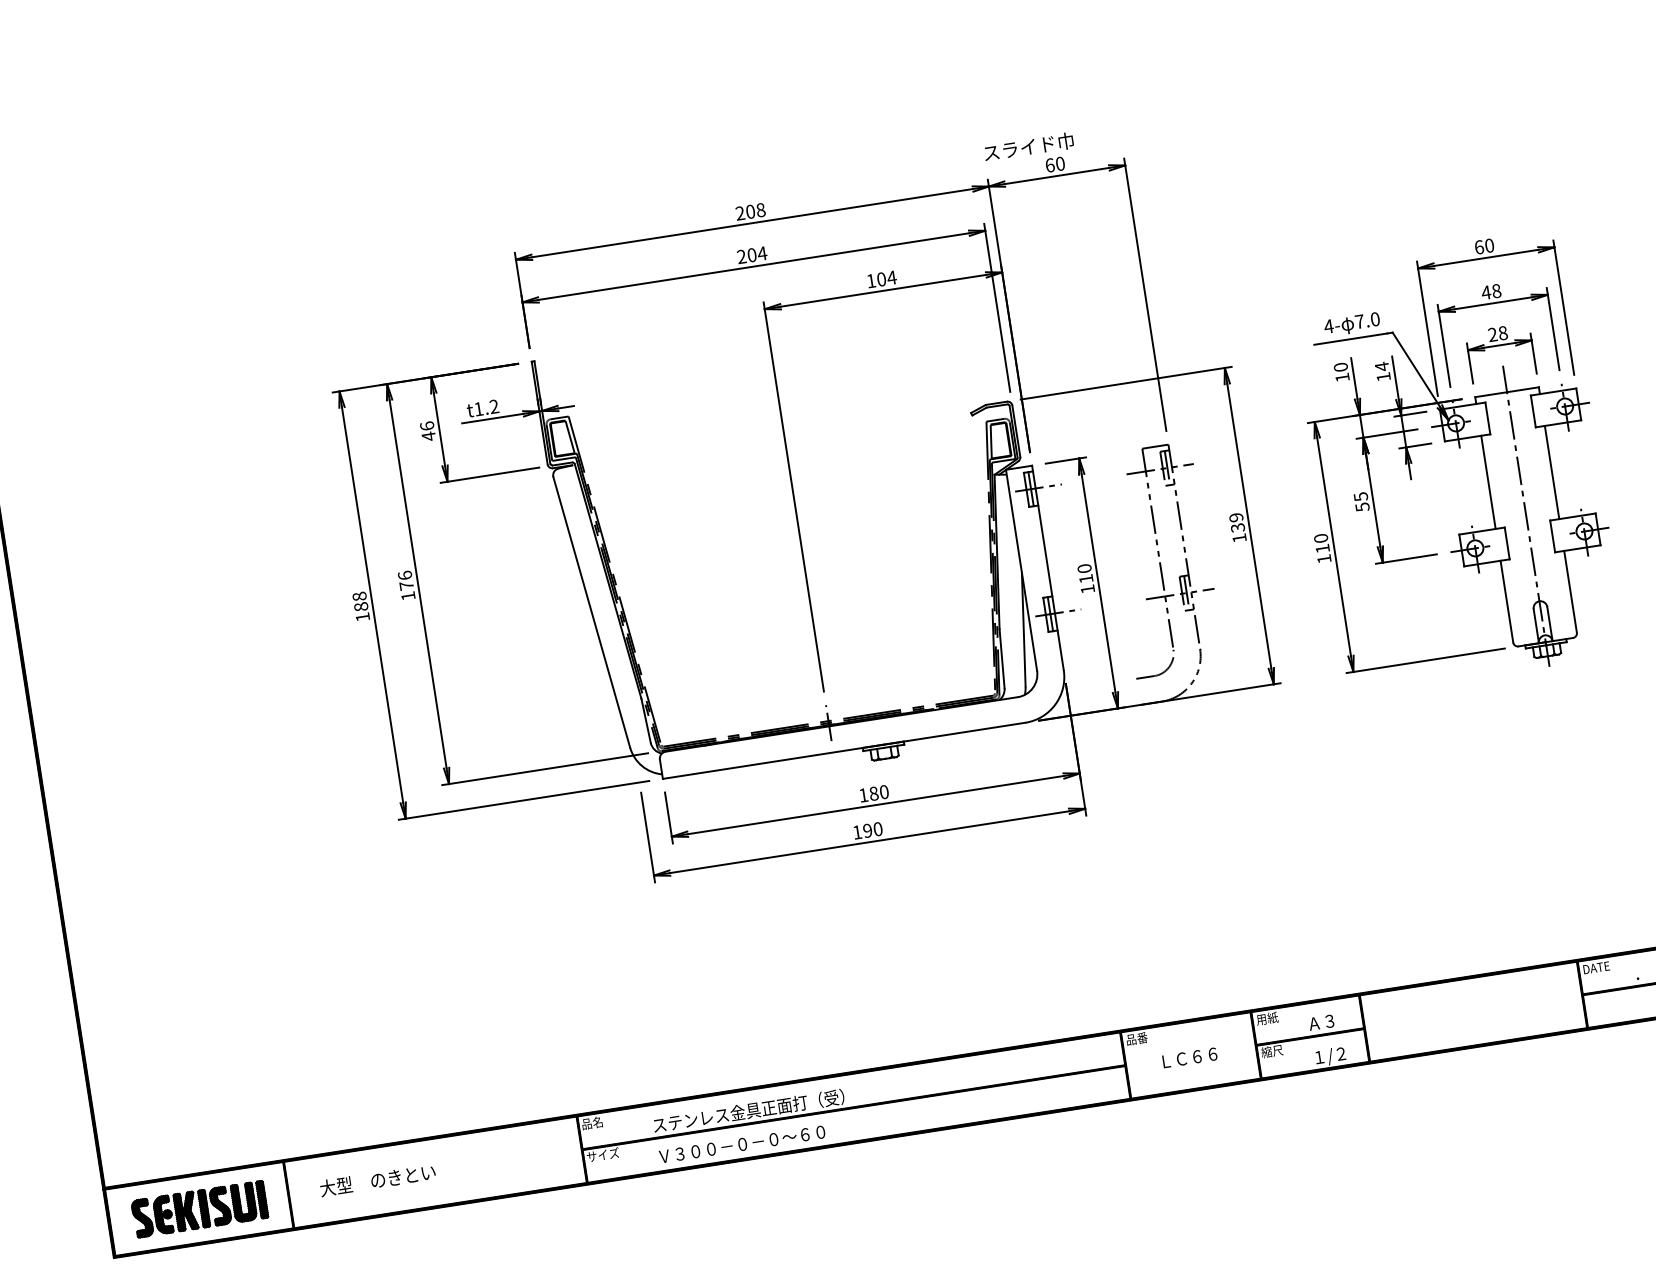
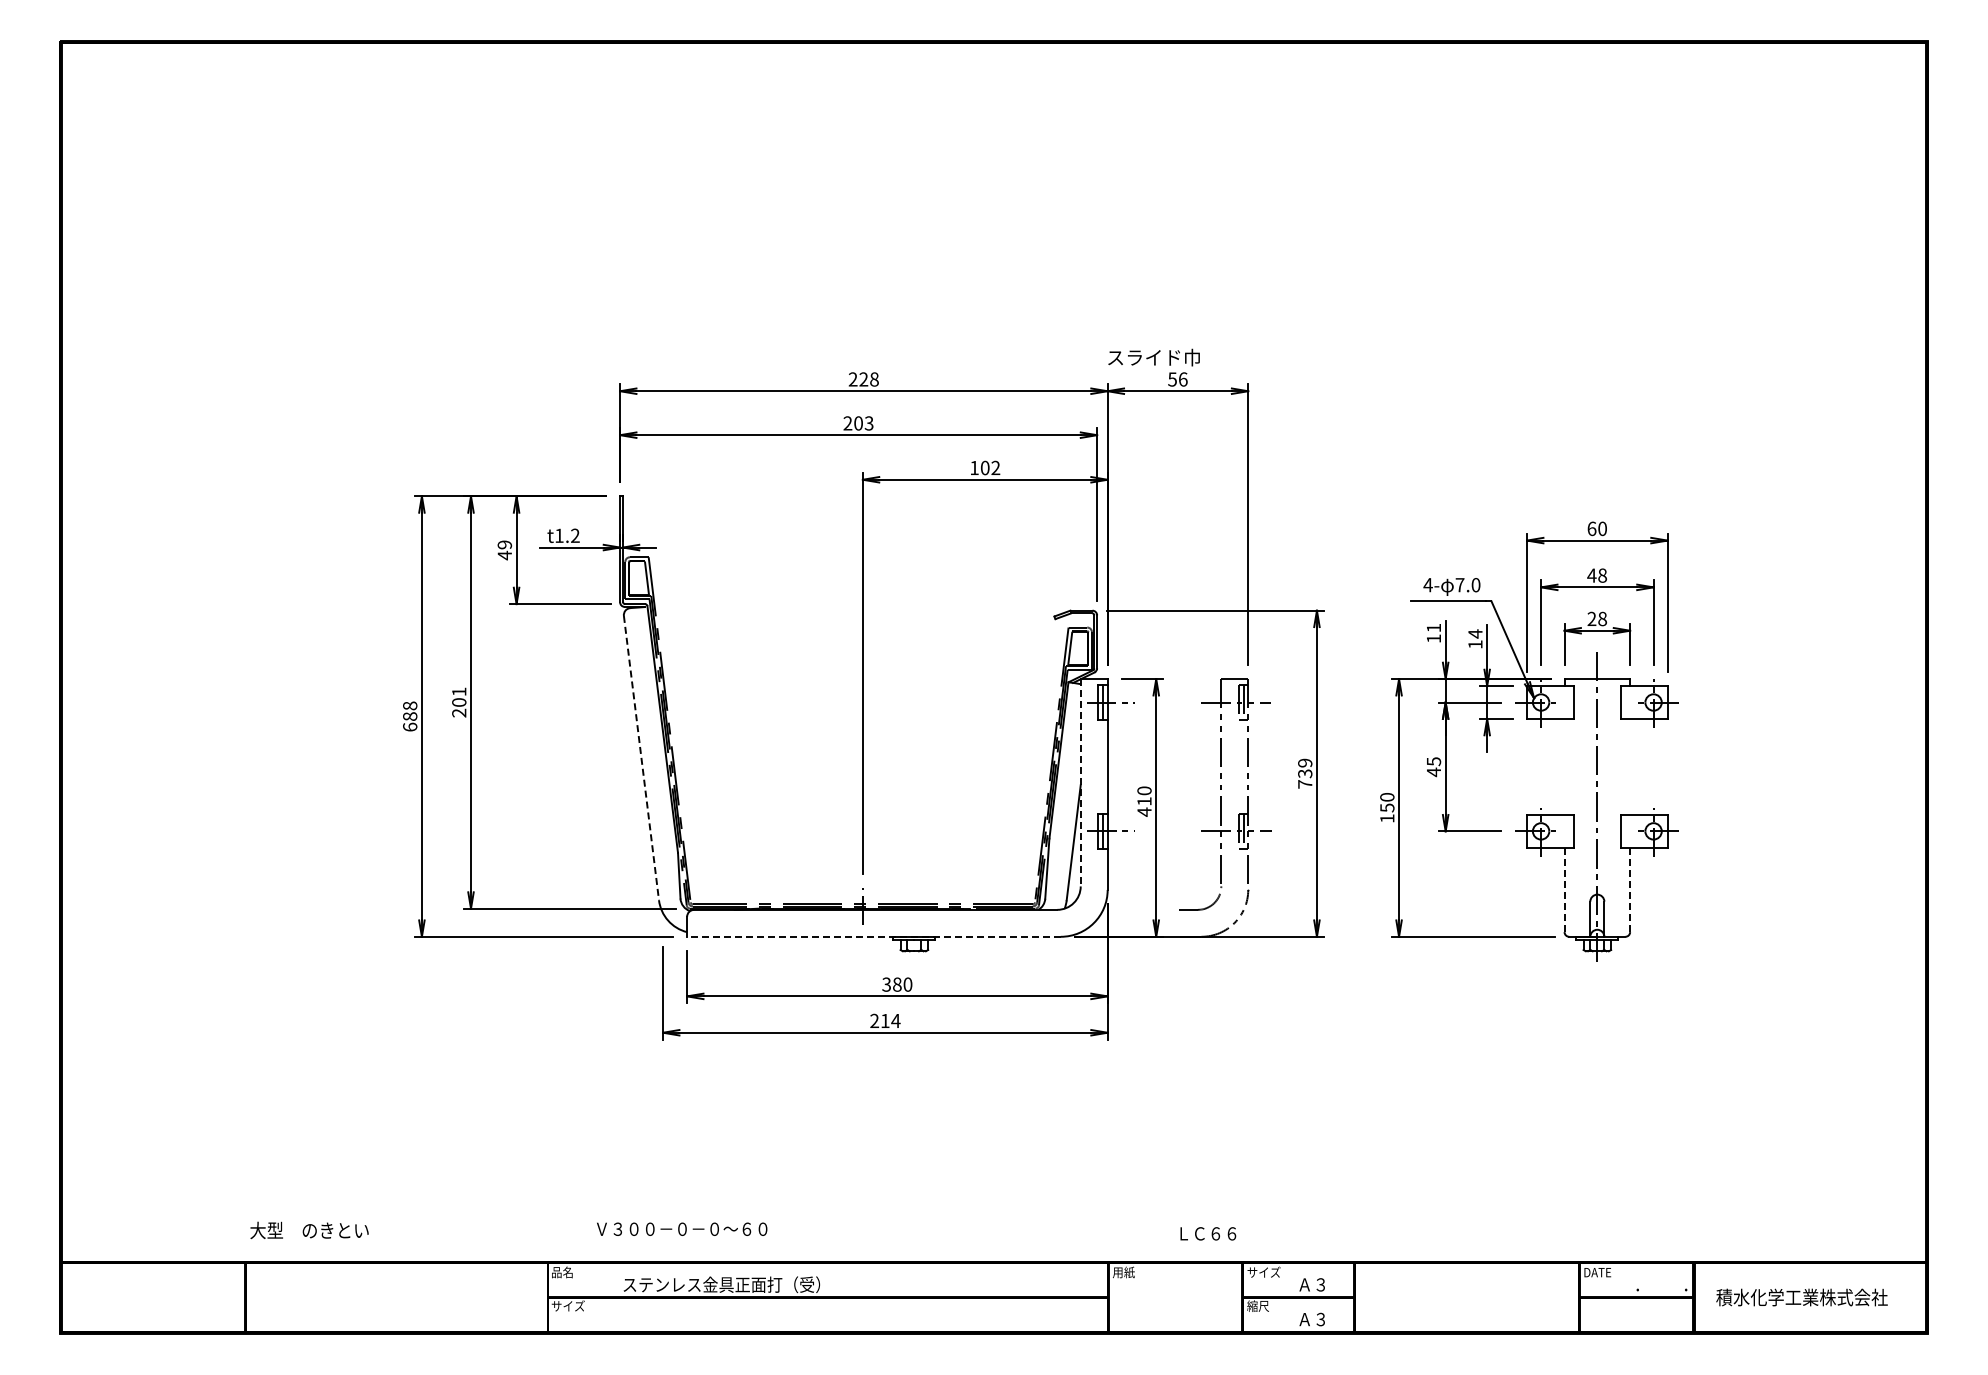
text: (1054, 164) -> (1177, 379), 60 -> 56
text: (750, 211) -> (863, 379), 208 -> 228
text: (761, 253) -> (868, 423), 204 -> 203
text: (891, 277) -> (995, 467), 104 -> 102
text: (1340, 366) -> (1433, 627), 10 -> 11
text: (426, 425) -> (504, 544), 46 -> 49
line: (1552, 472) -> (1630, 766), removed
line: (1488, 481) -> (1564, 766), removed
text: (1363, 507) -> (1434, 772), 55 -> 45
text: (1239, 538) -> (1305, 784), 139 -> 739
text: (1322, 548) -> (1387, 807), 110 -> 150
line: (1021, 570) -> (1080, 782), solid -> dashed
text: (406, 585) -> (459, 702), 176 -> 201
text: (1087, 588) -> (1144, 811), 110 -> 410
line: (1570, 591) -> (1630, 889), solid -> dashed
line: (1506, 601) -> (1564, 889), solid -> dashed
line: (591, 612) -> (641, 758), solid -> dashed
text: (363, 616) -> (410, 726), 188 -> 688
line: (843, 750) -> (873, 936), solid -> dashed
text: (863, 795) -> (886, 984), 180 -> 380
text: (867, 830) -> (885, 1020), 190 -> 214
text: (1272, 1017) -> (1263, 1272), 用紙 -> サイズ
text: (1136, 1038) -> (1123, 1272), 品番 -> 用紙
text: (1330, 1056) -> (1315, 1320), １/２ -> Ａ３
text: (1190, 1057) -> (1208, 1233), moved
text: (742, 1143) -> (682, 1228), moved
text: (377, 1180) -> (309, 1230), moved
part: (199, 1209) -> (153, 1298), removed

